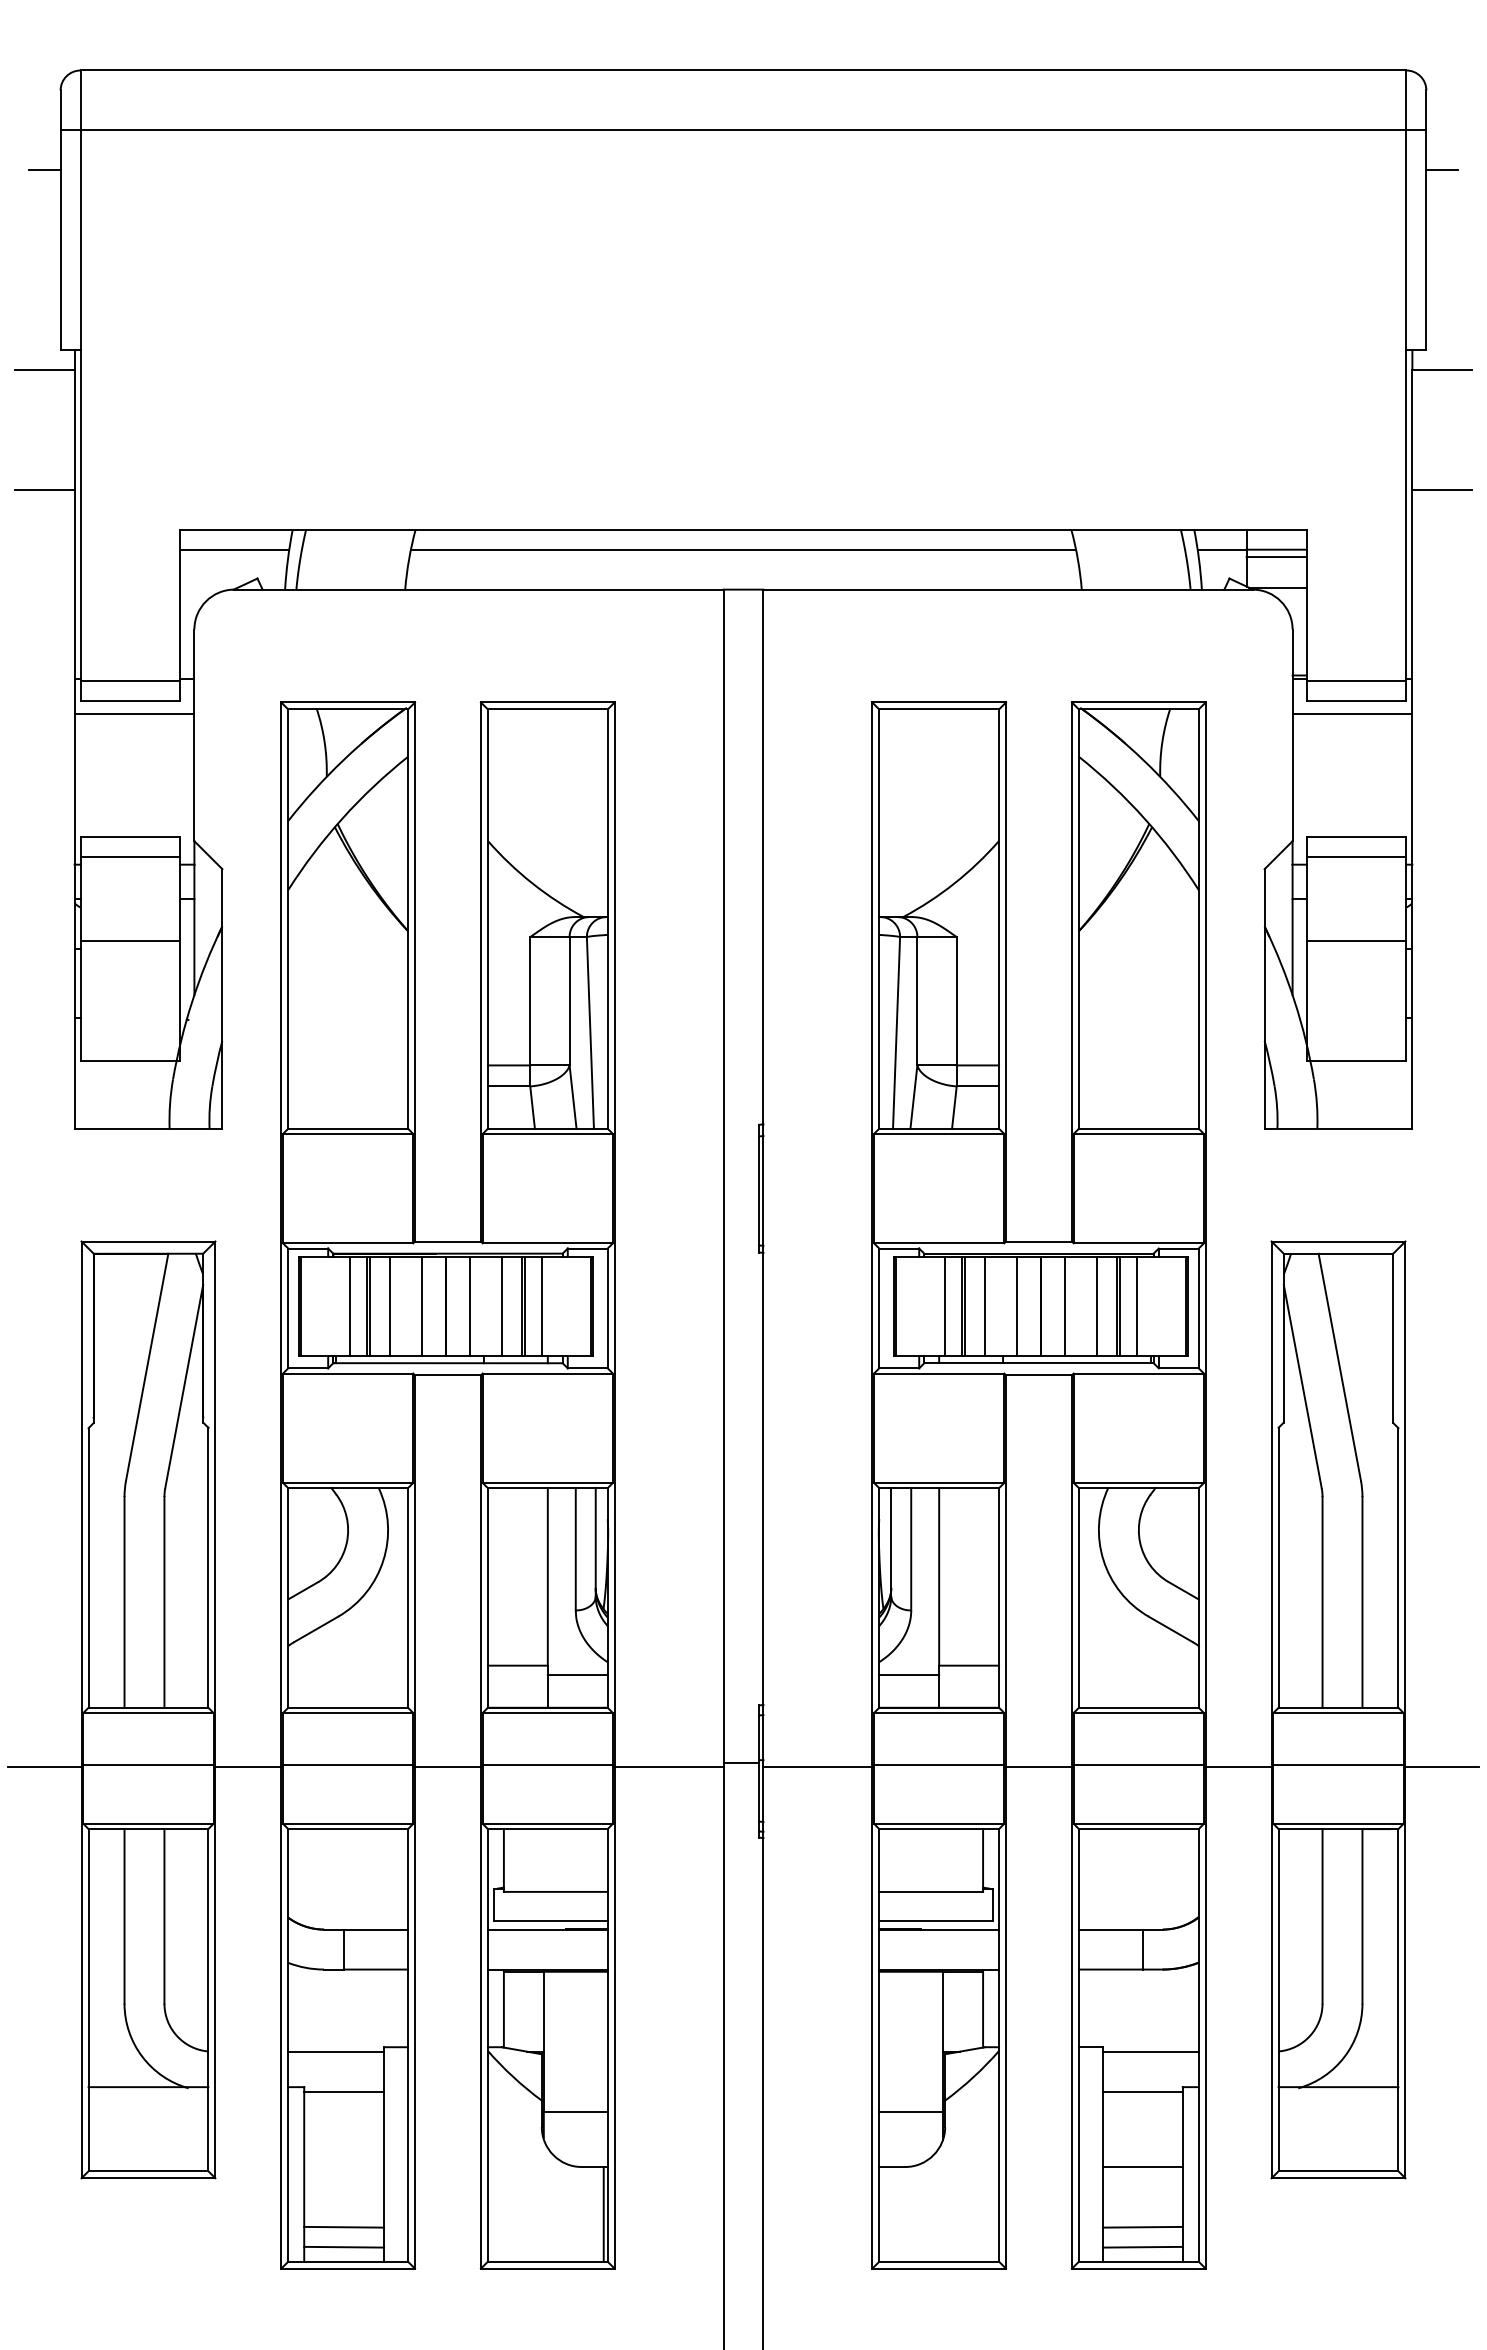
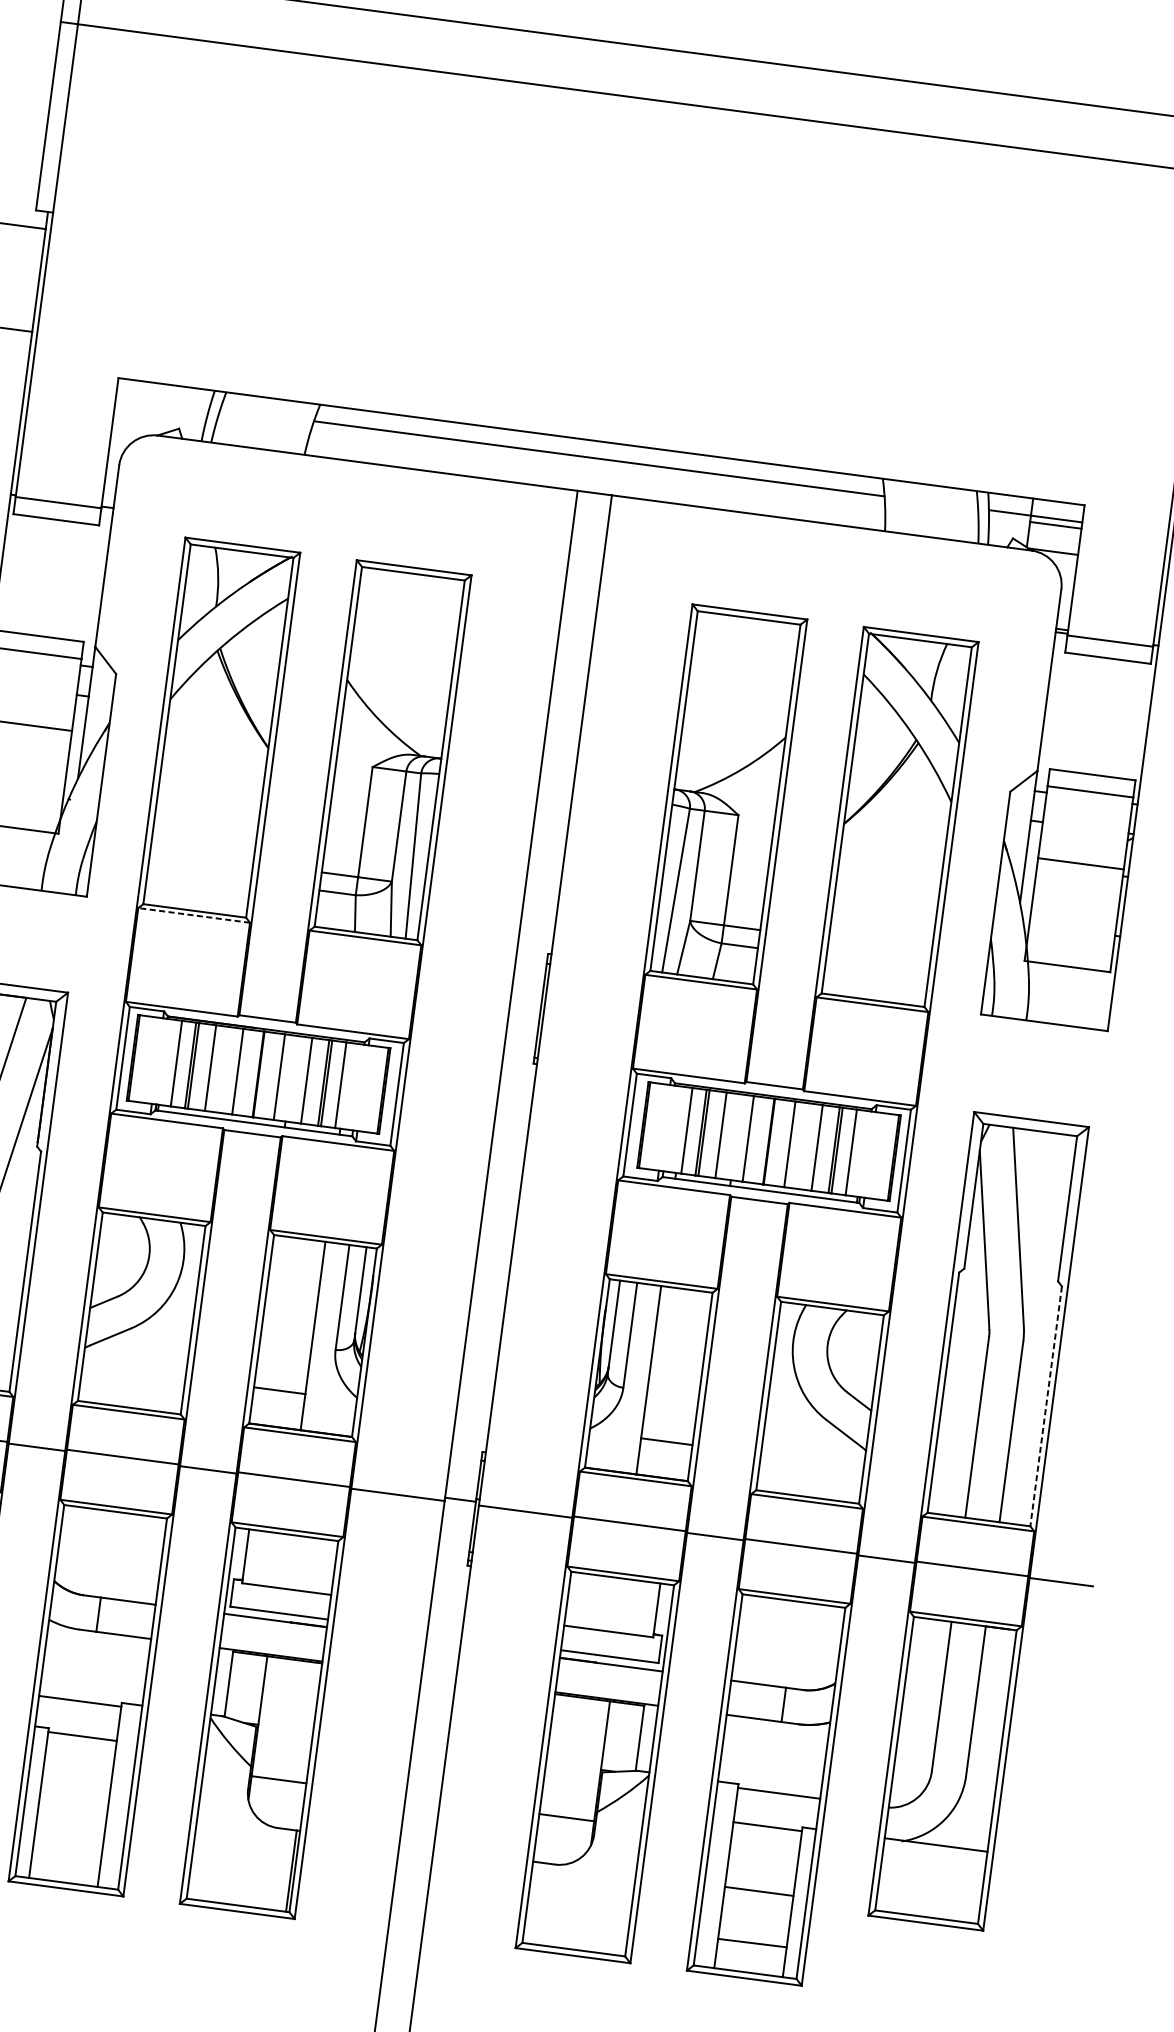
line: (44, 170) -> (42, 54), removed
line: (234, 549) -> (162, 401), removed
line: (134, 713) -> (58, 530), removed
line: (1352, 713) -> (1103, 668), removed
line: (347, 1133) -> (193, 914), solid -> dashed
line: (1398, 1567) -> (1046, 1405), solid -> dashed
line: (577, 1675) -> (329, 1405), removed
line: (909, 1675) -> (614, 1443), removed
line: (344, 2226) -> (67, 1852), removed
line: (344, 2246) -> (65, 1869), removed
line: (1142, 2246) -> (749, 1959), removed

